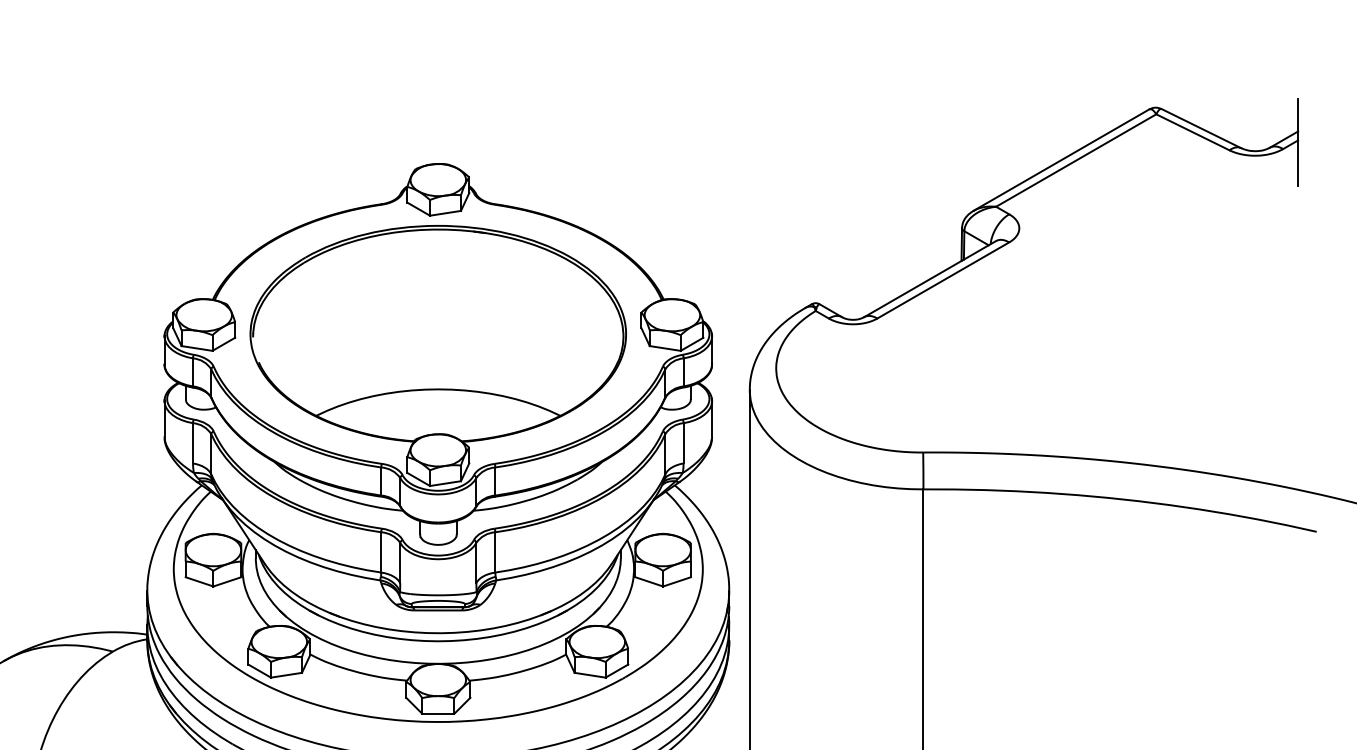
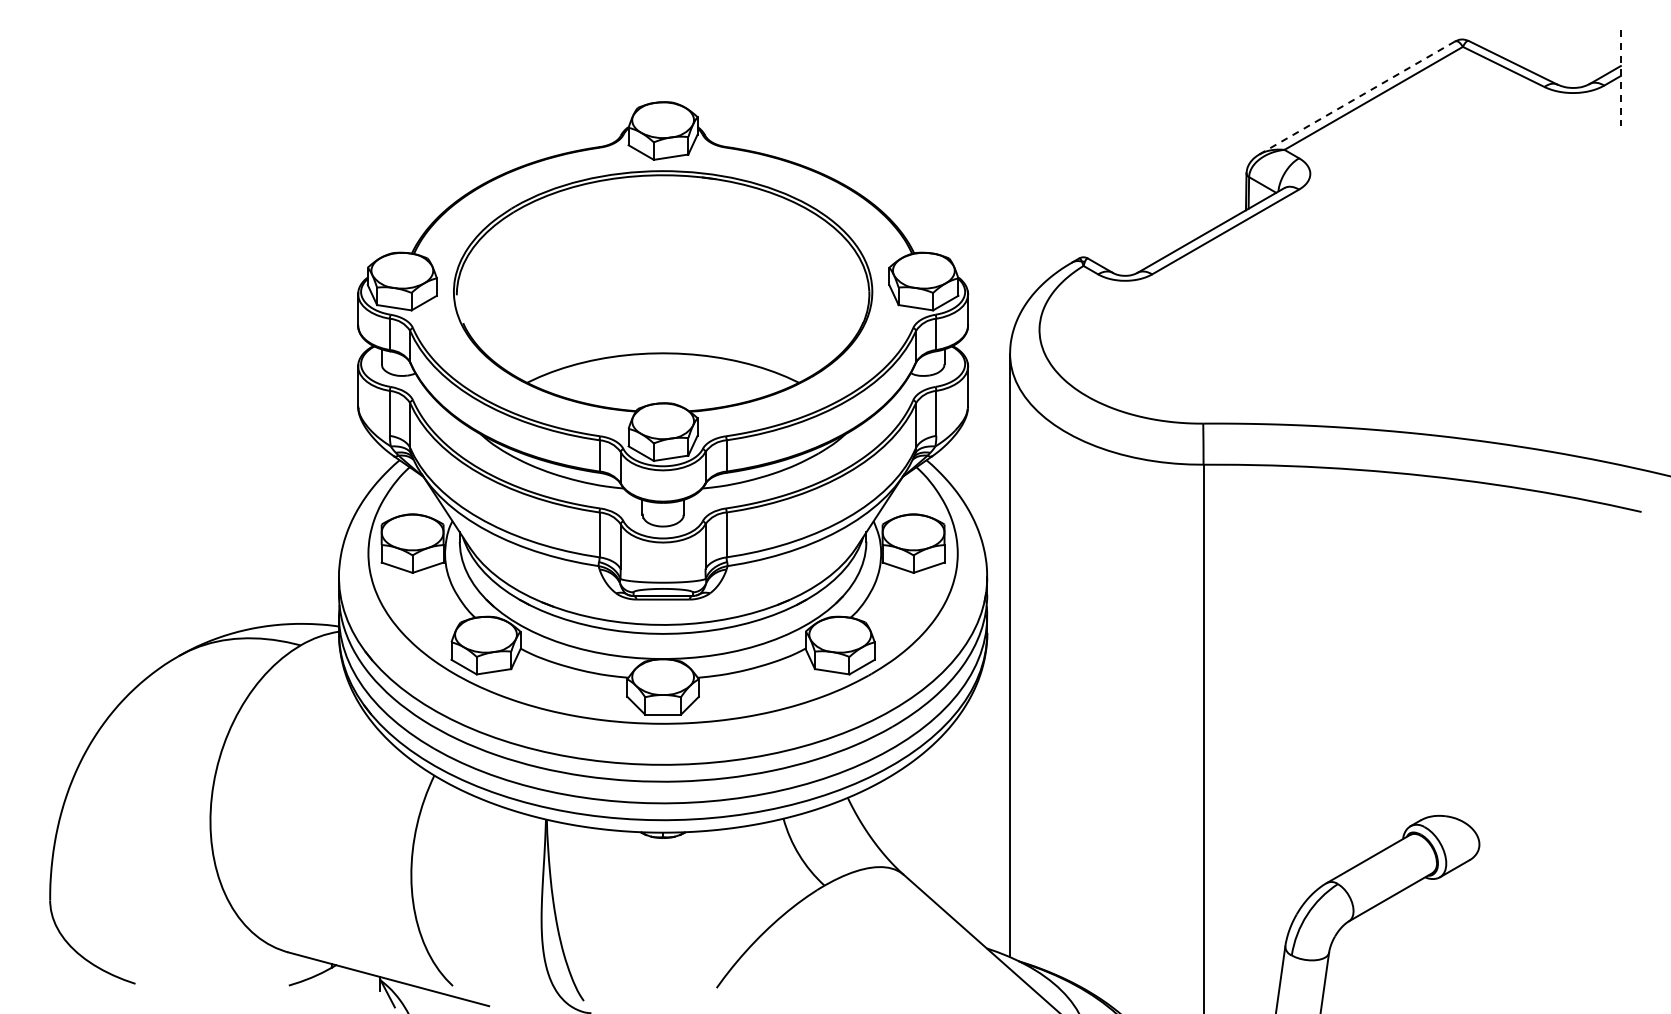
line: (1297, 142) -> (1620, 78), solid -> dashed
line: (1061, 159) -> (1357, 97), solid -> dashed

